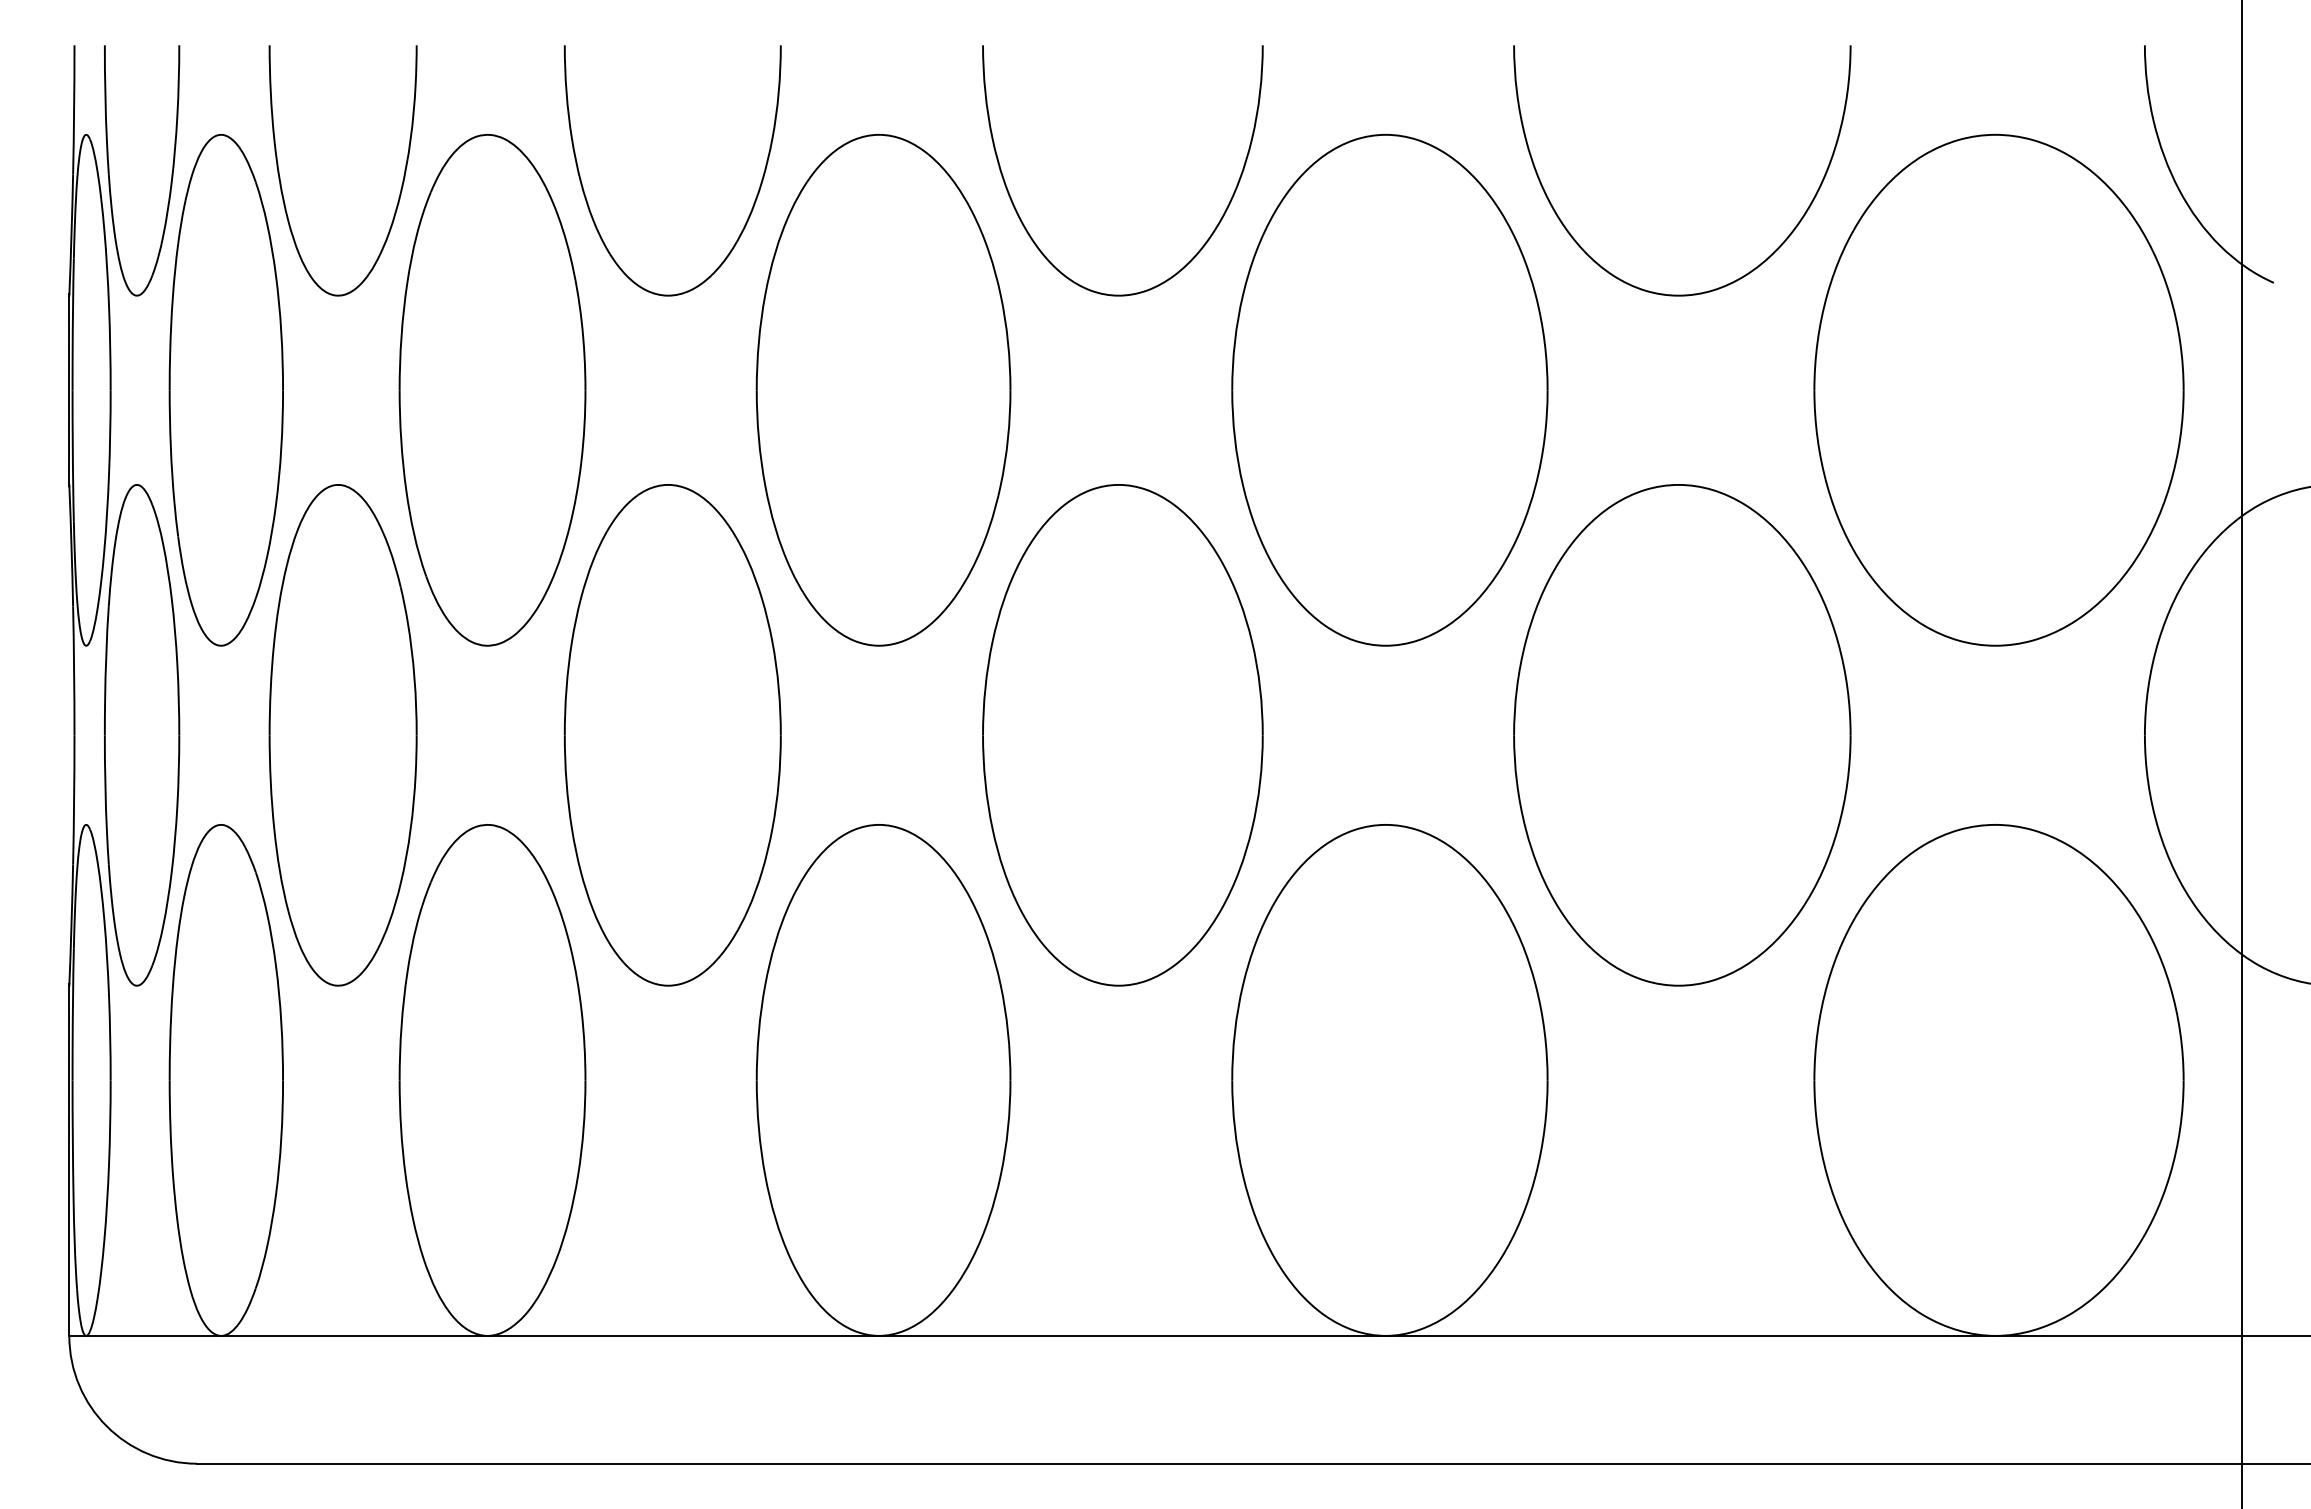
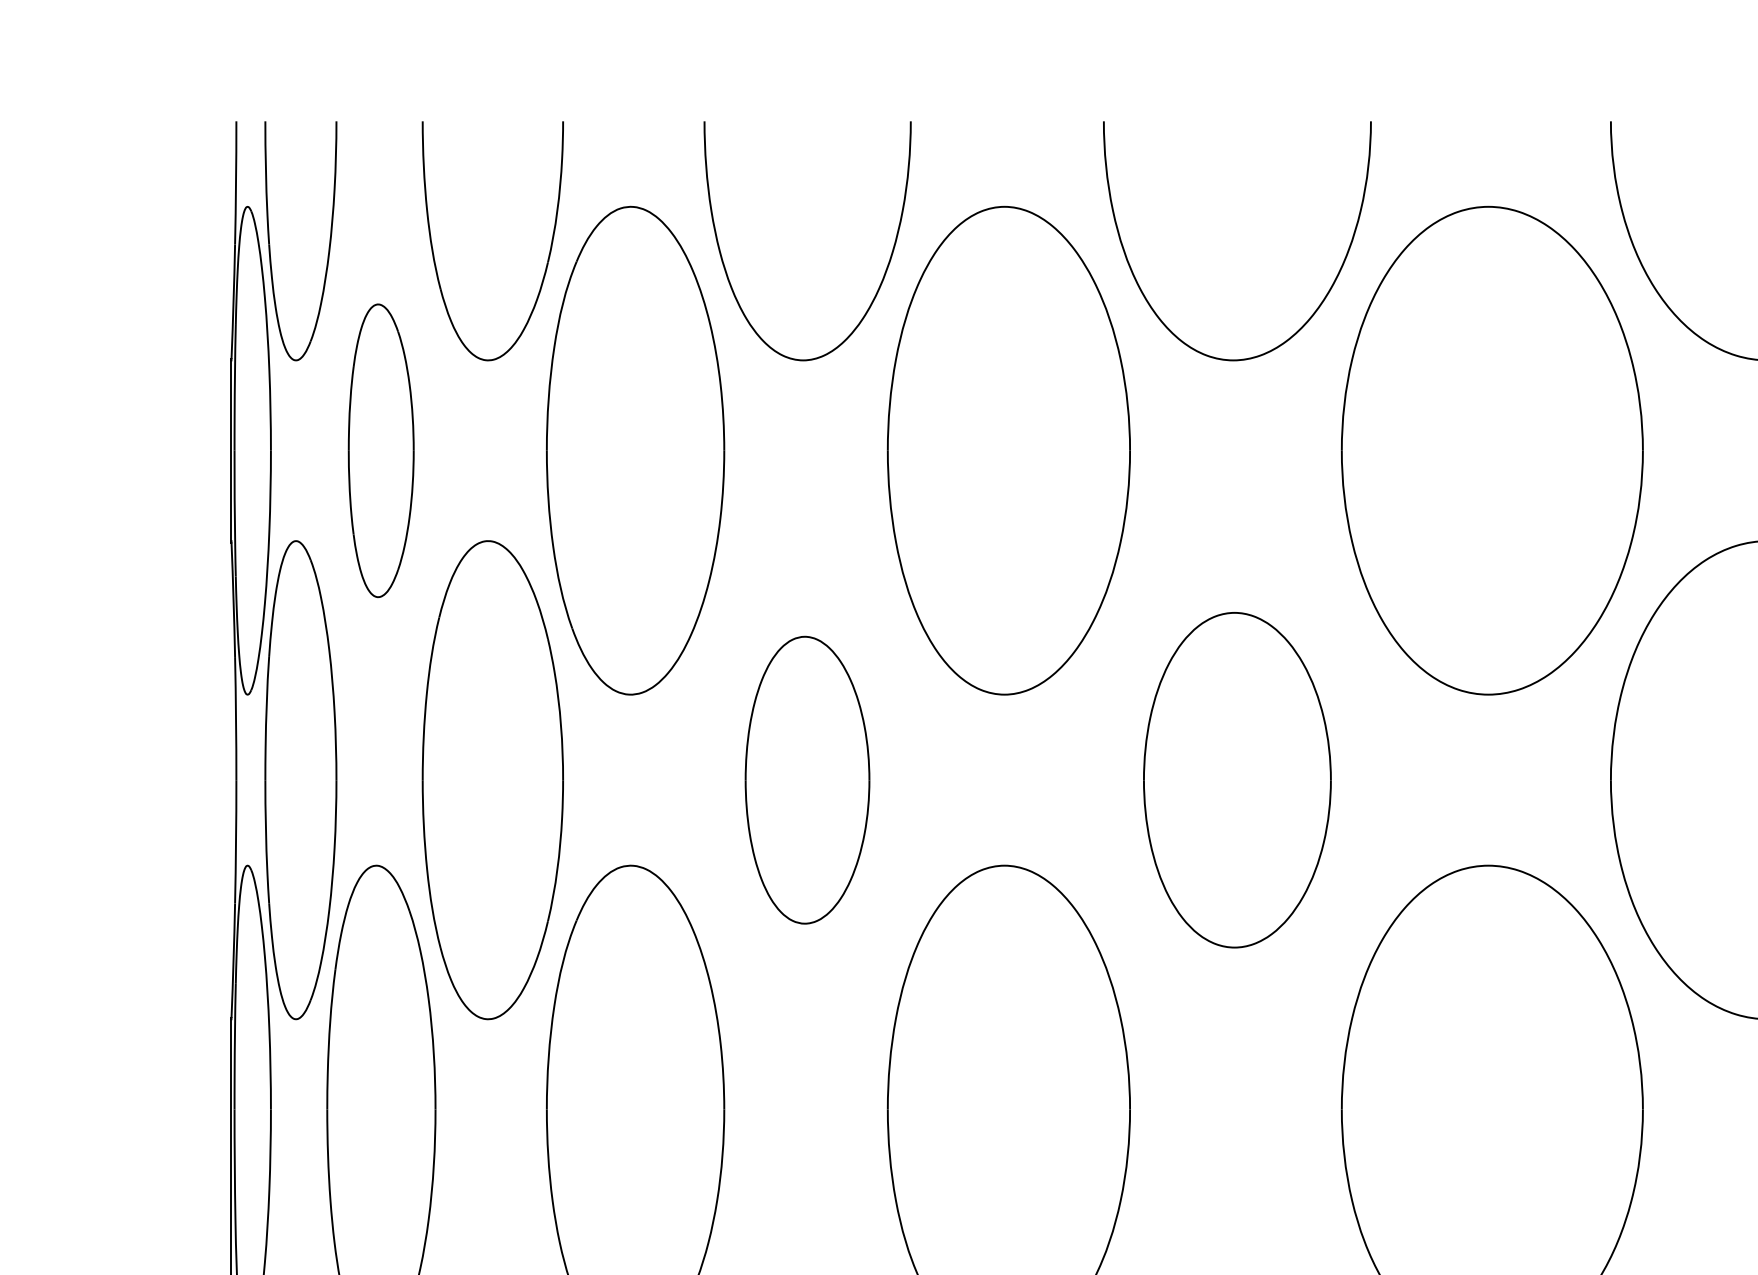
part: (225, 390) -> (380, 450), size x0.6
part: (672, 735) -> (807, 780), size x0.6
part: (1122, 735) -> (1237, 780), size x0.7

